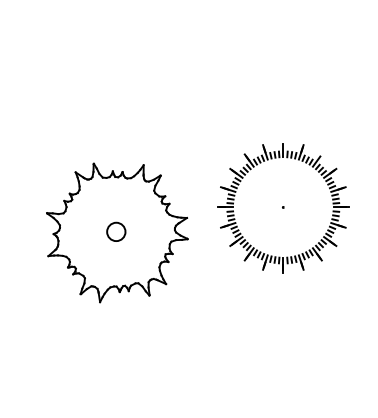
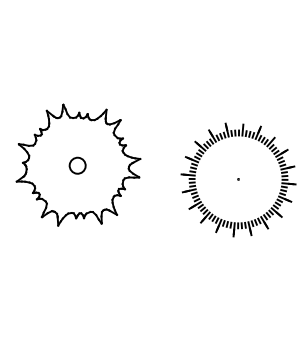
part: (117, 232) -> (78, 166), moved

